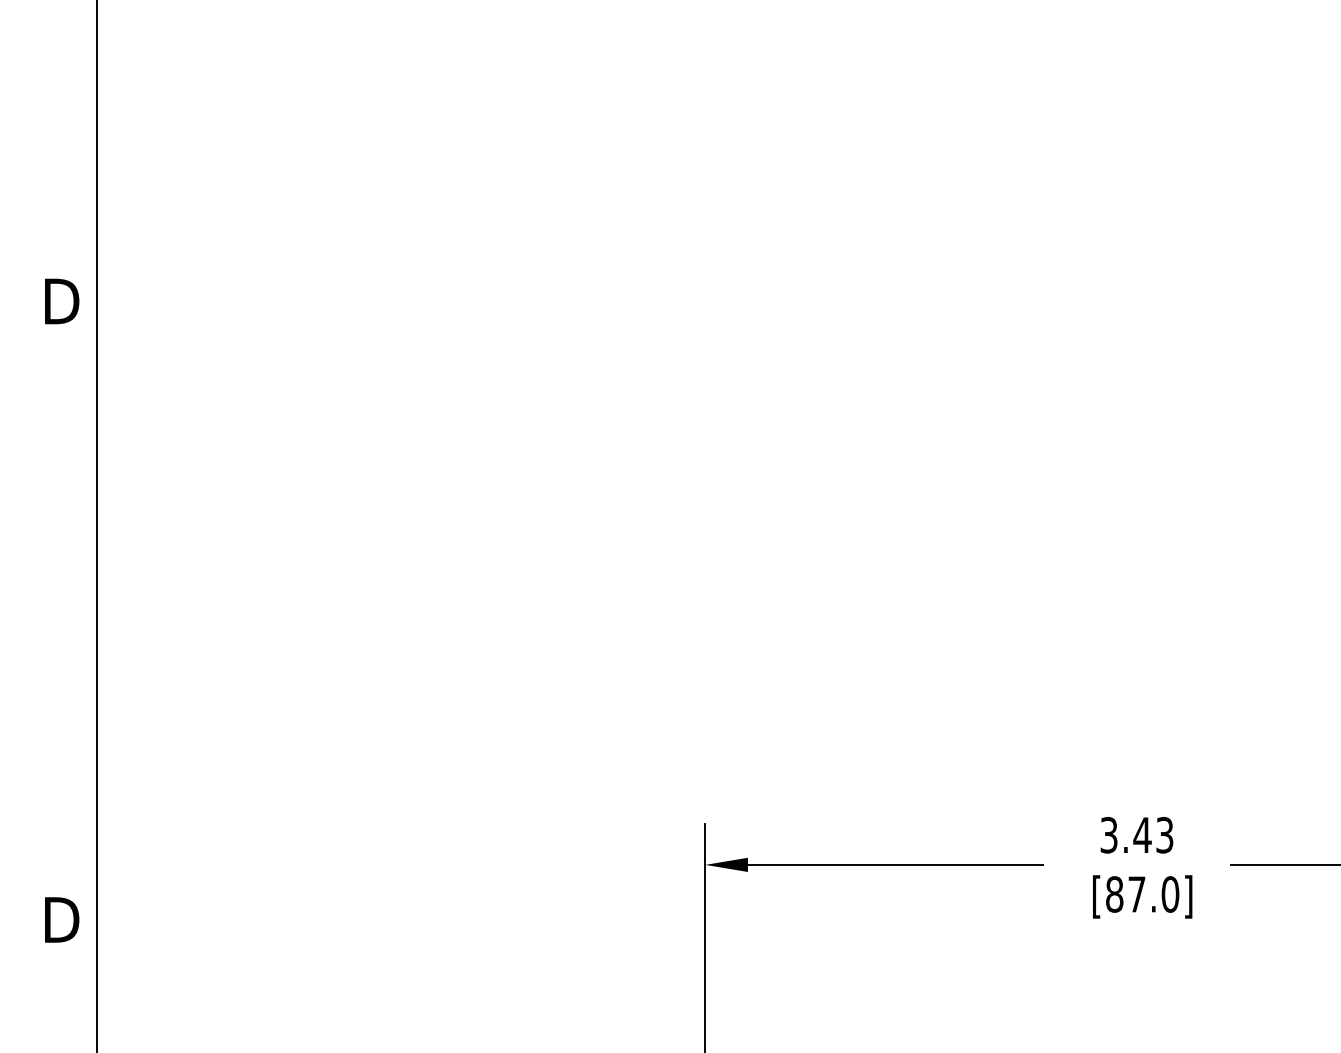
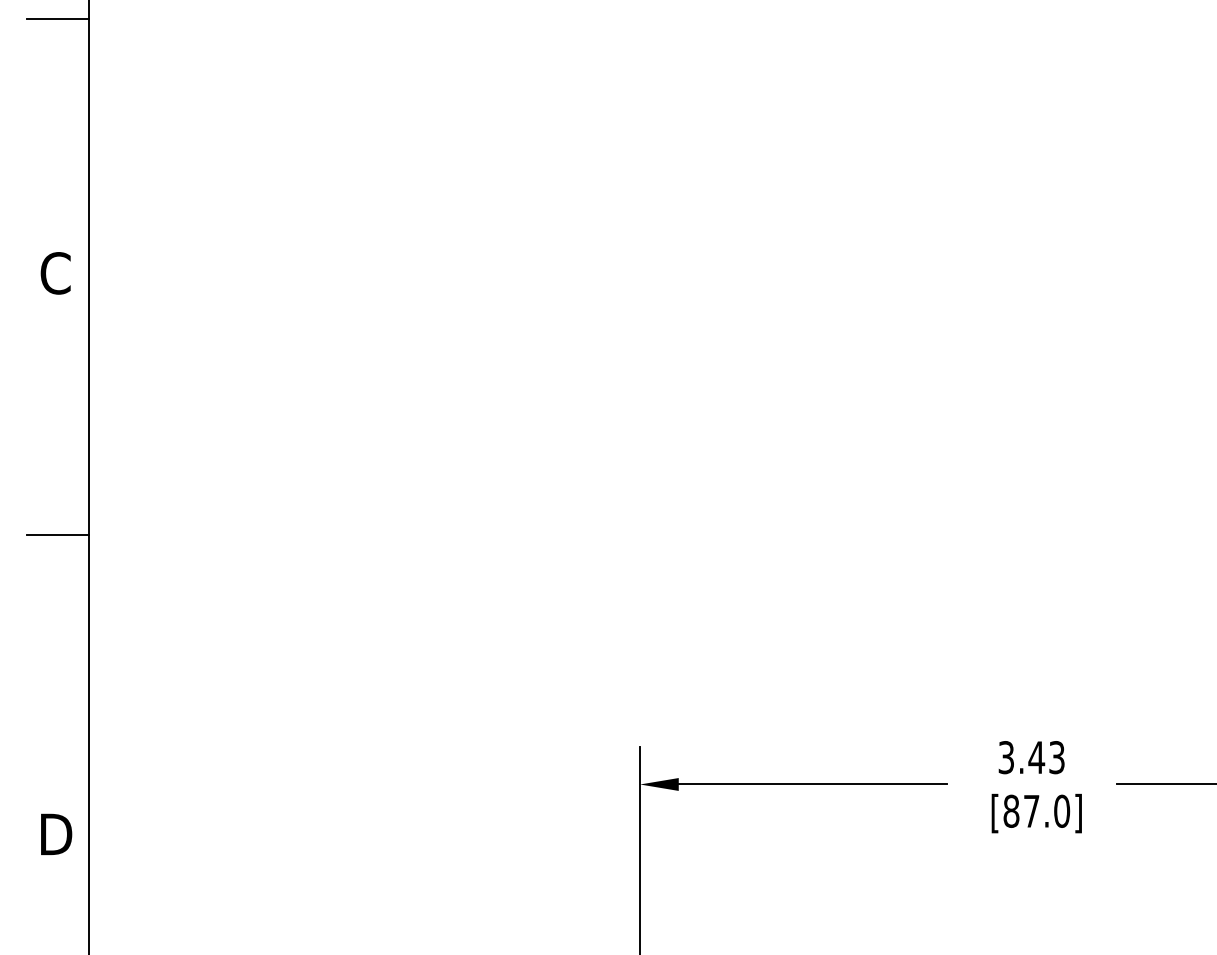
line: (63, 20) -> (57, 18), added
text: (61, 301) -> (56, 273), D -> C
line: (63, 589) -> (57, 534), added

